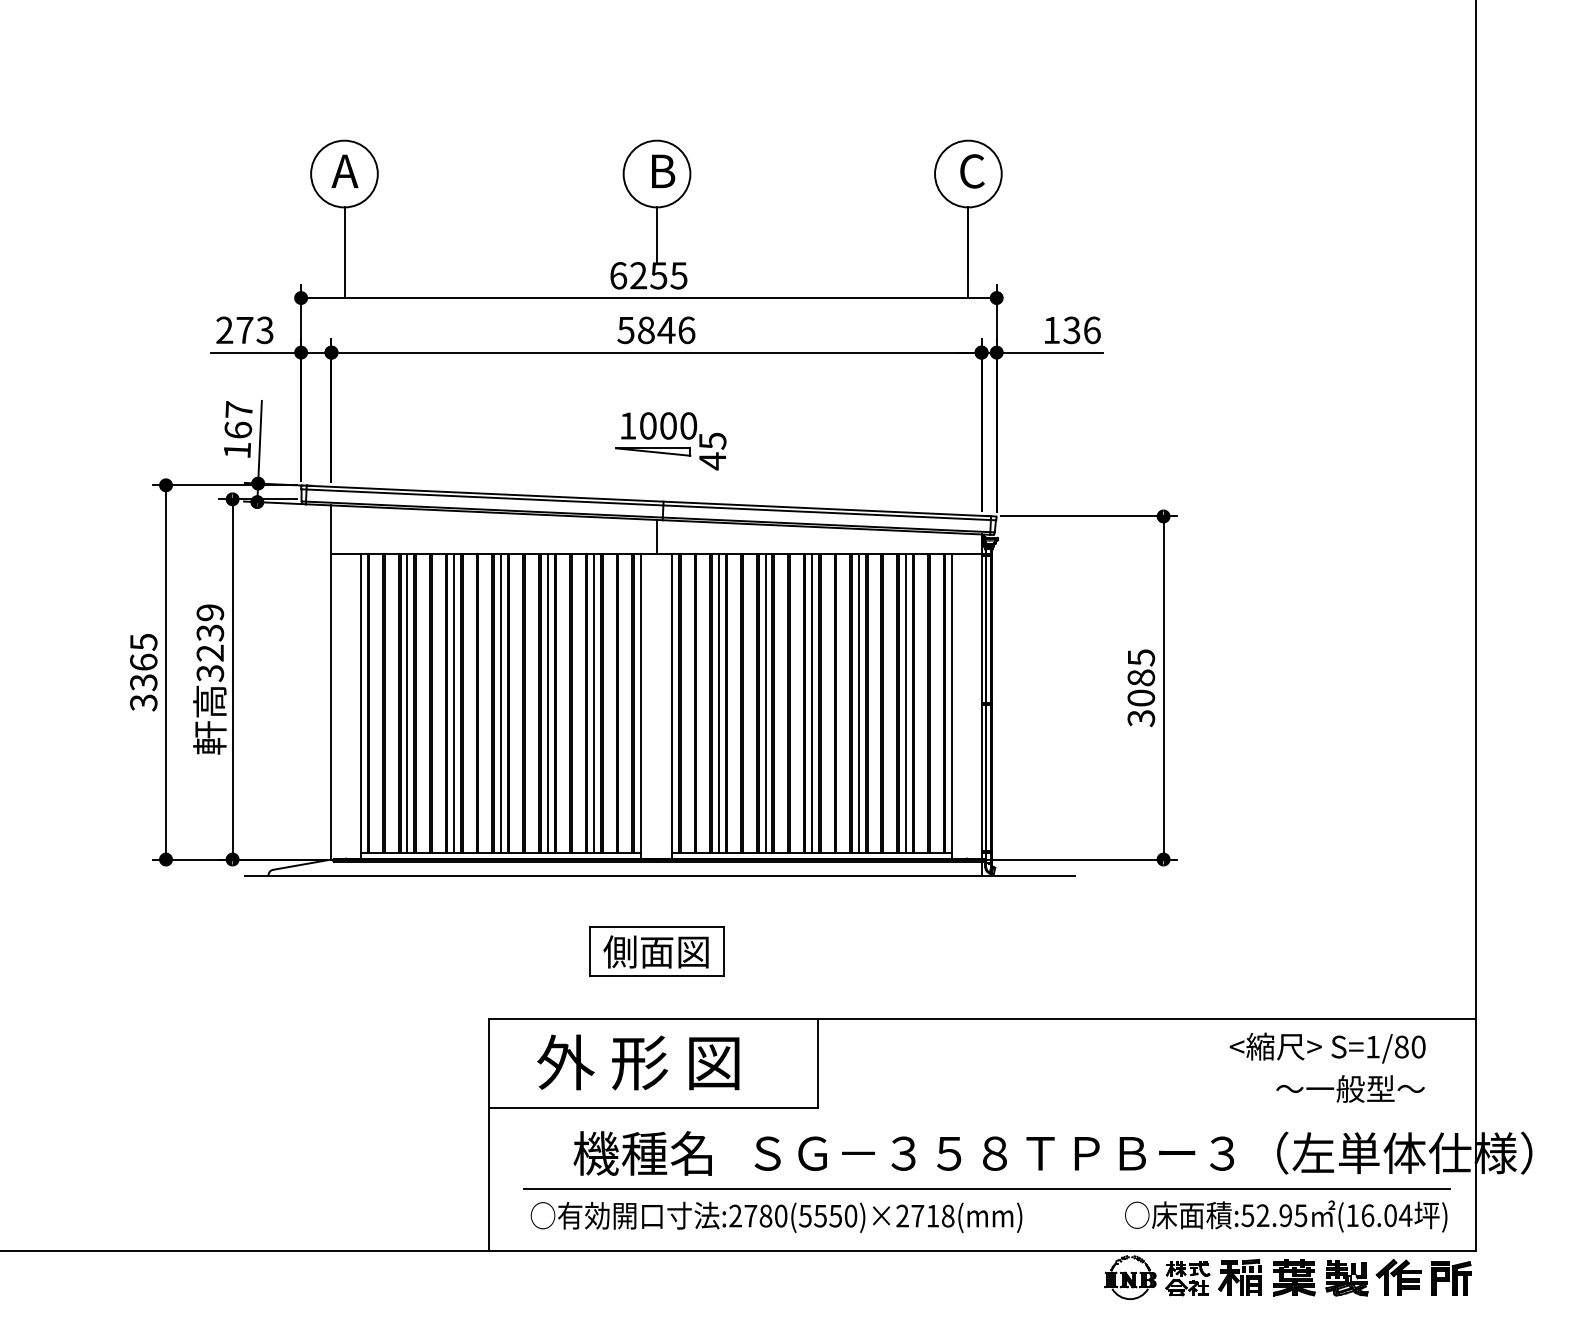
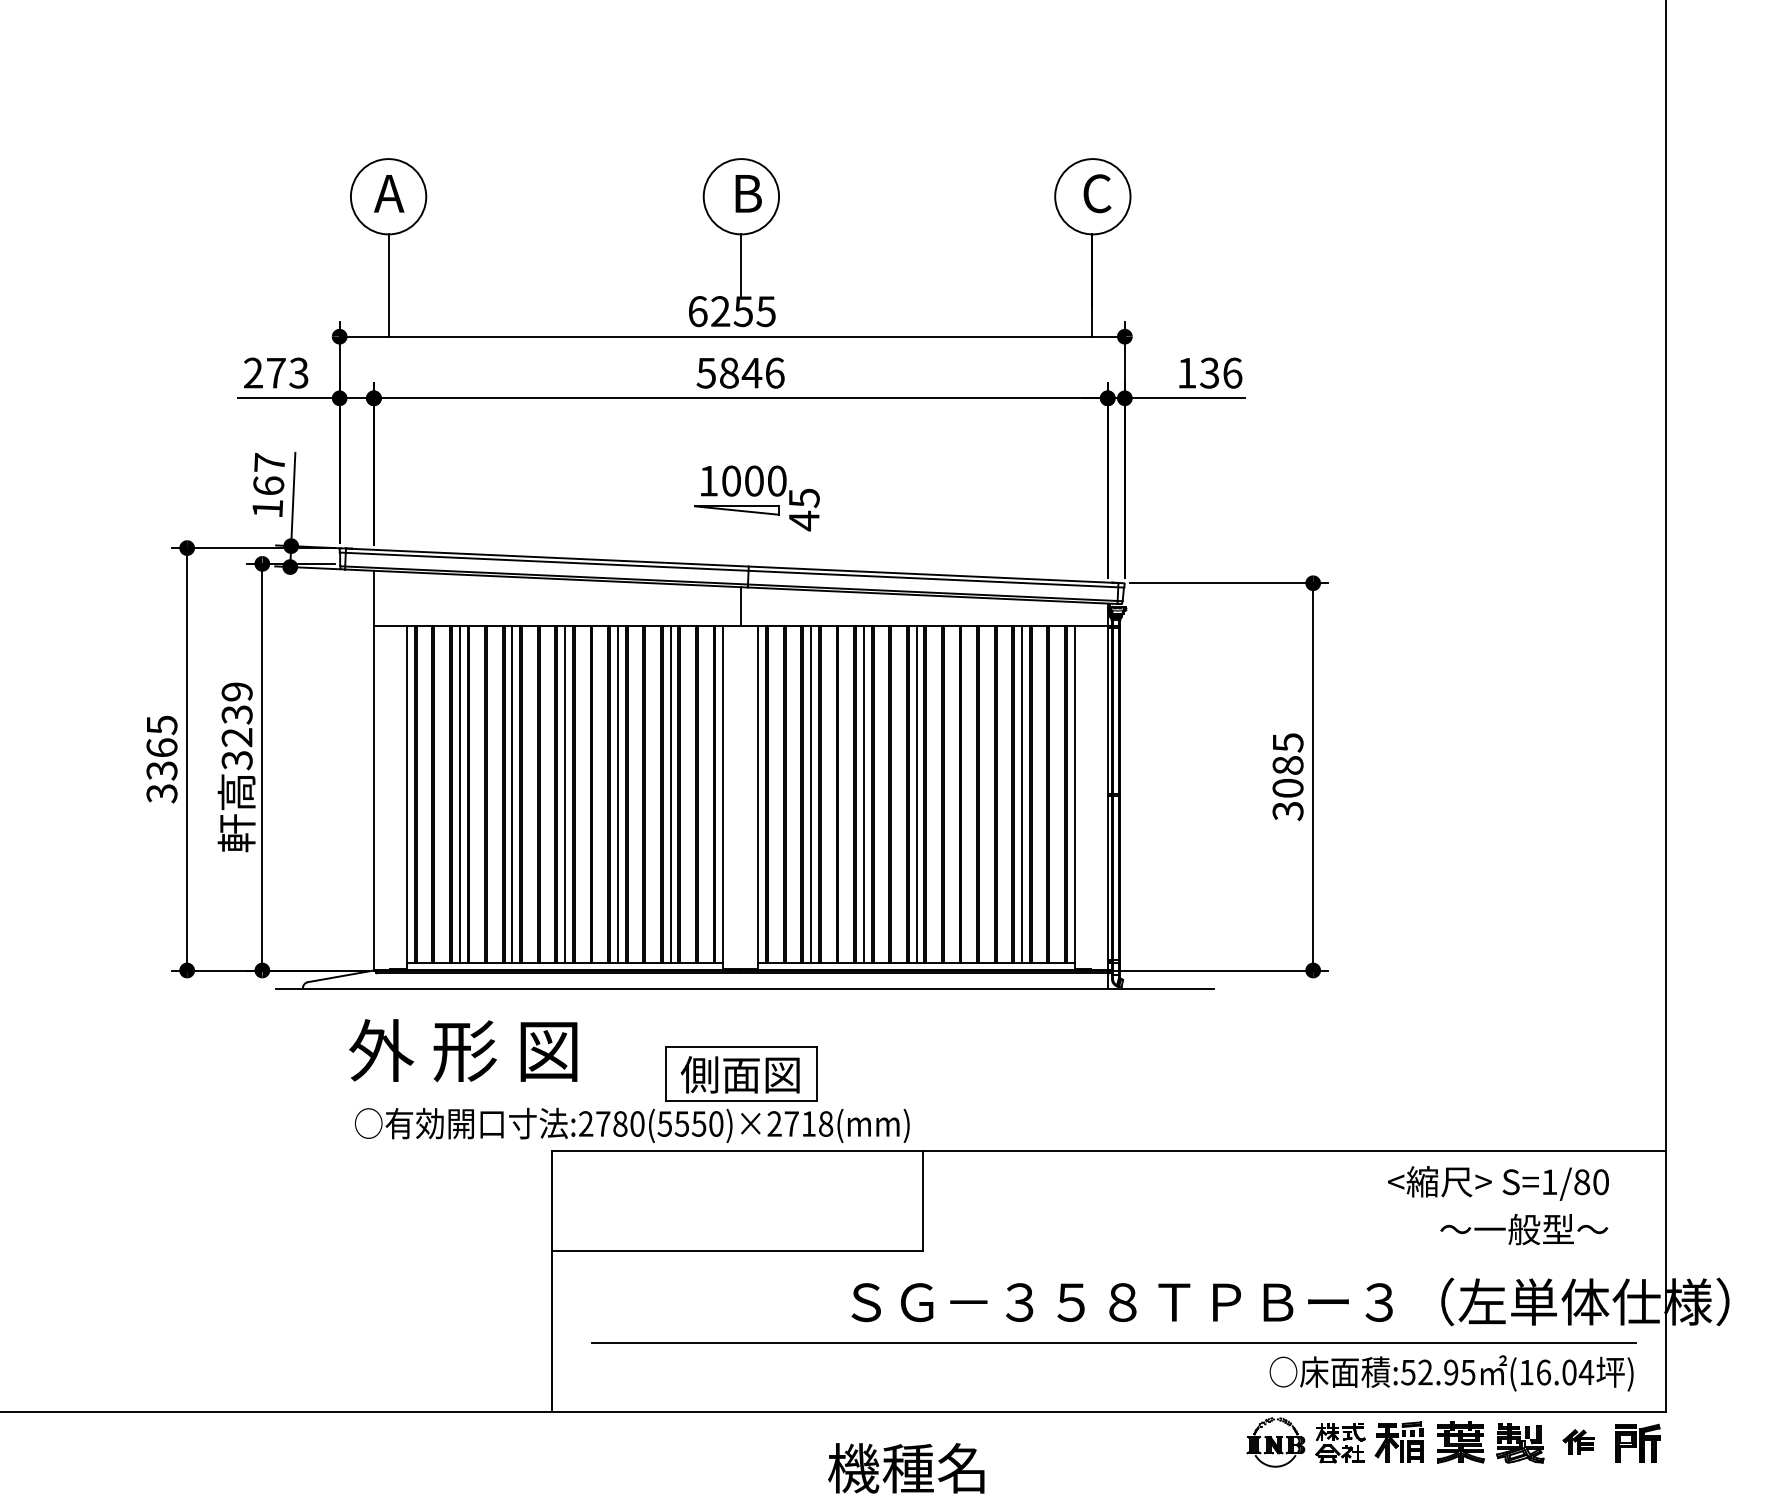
line: (859, 702) -> (969, 793), removed
text: (638, 1062) -> (463, 1050), moved
text: (642, 1153) -> (906, 1468), moved
text: (776, 1217) -> (632, 1125), moved
part: (1398, 1276) -> (1578, 1441), size x0.6

